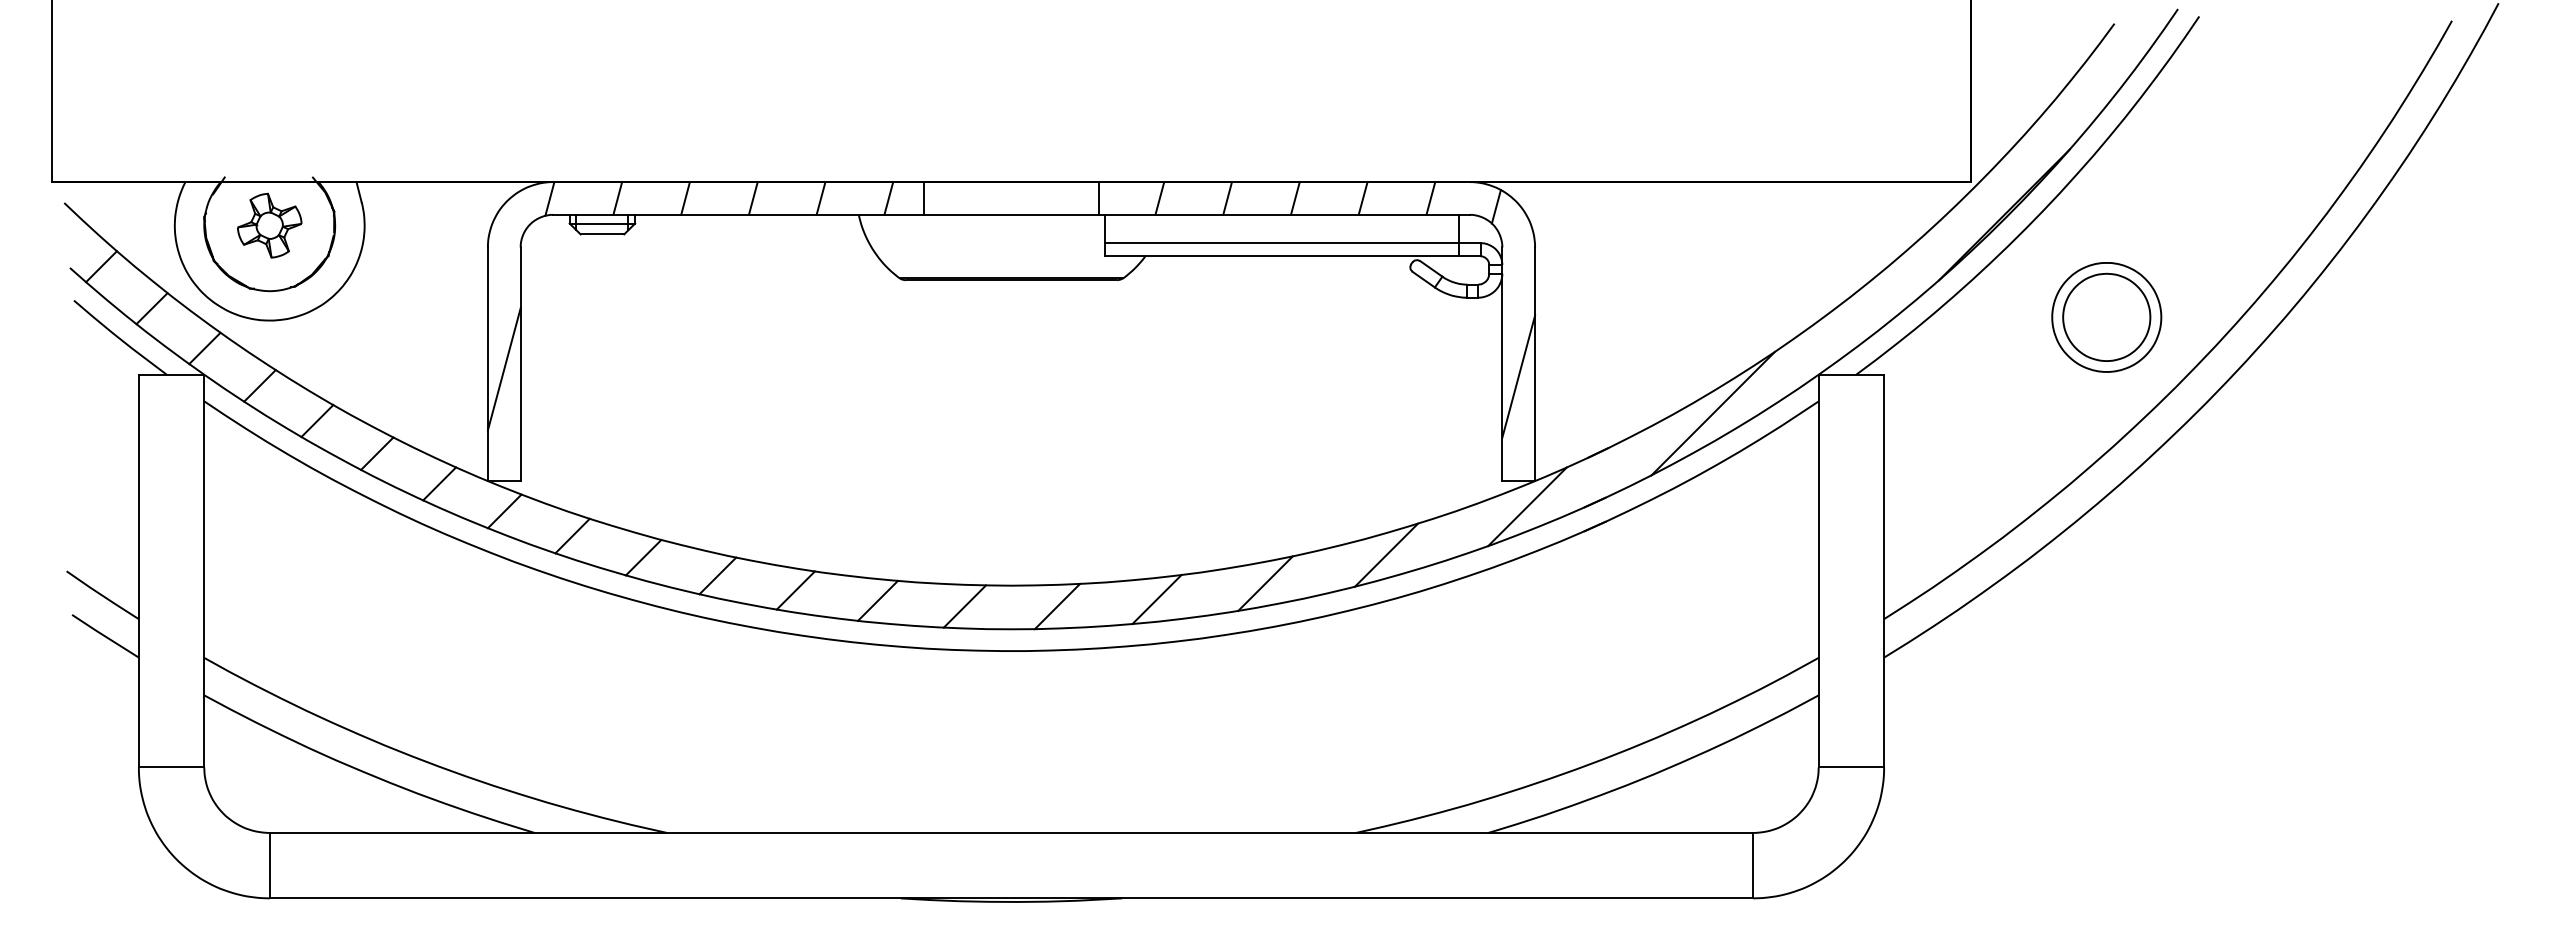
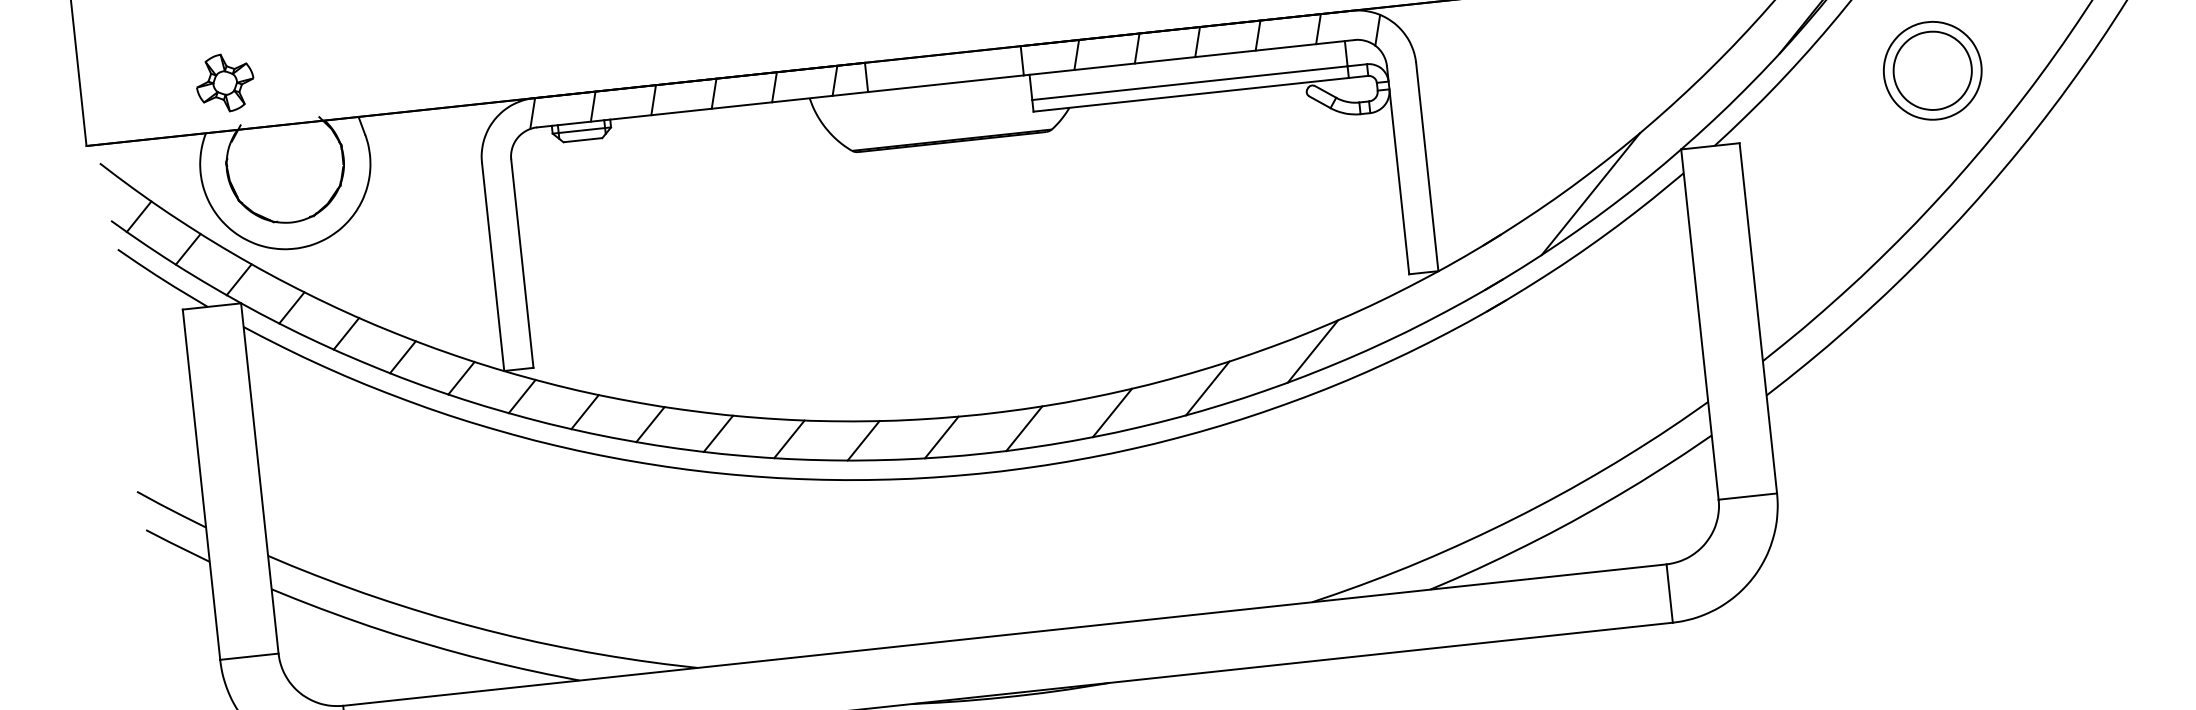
part: (269, 225) -> (225, 82), moved
line: (503, 369) -> (507, 270), removed
line: (1518, 376) -> (1413, 179), removed
line: (1527, 506) -> (1434, 294), removed

